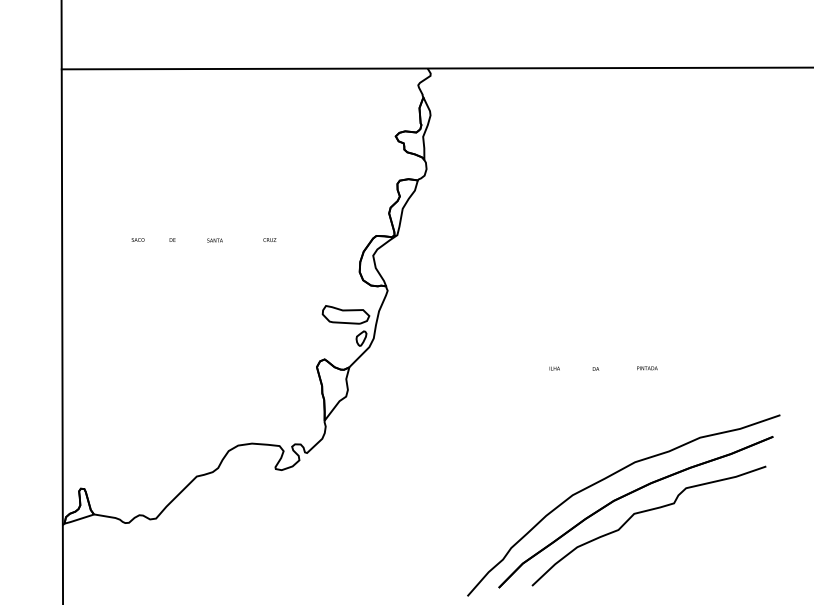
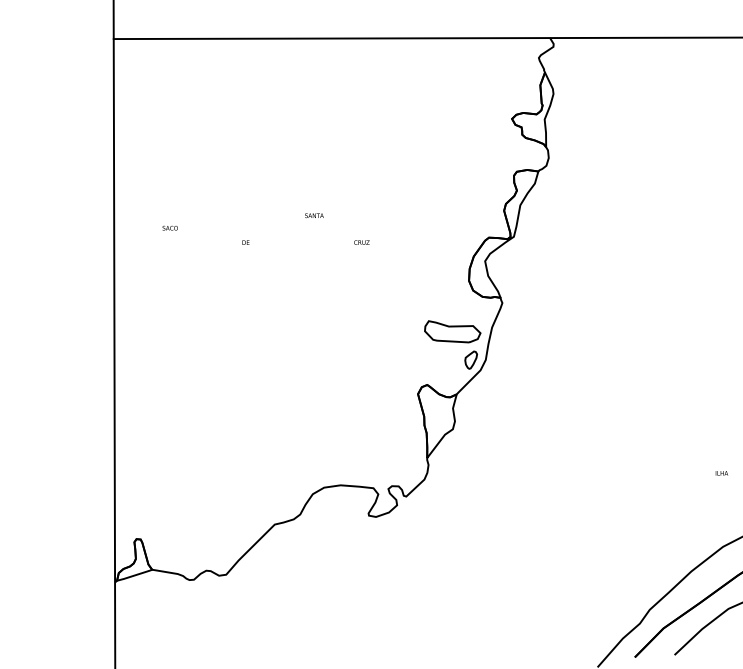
text: (137, 239) -> (169, 227), moved
text: (214, 240) -> (313, 215), moved
text: (554, 368) -> (721, 473), moved

